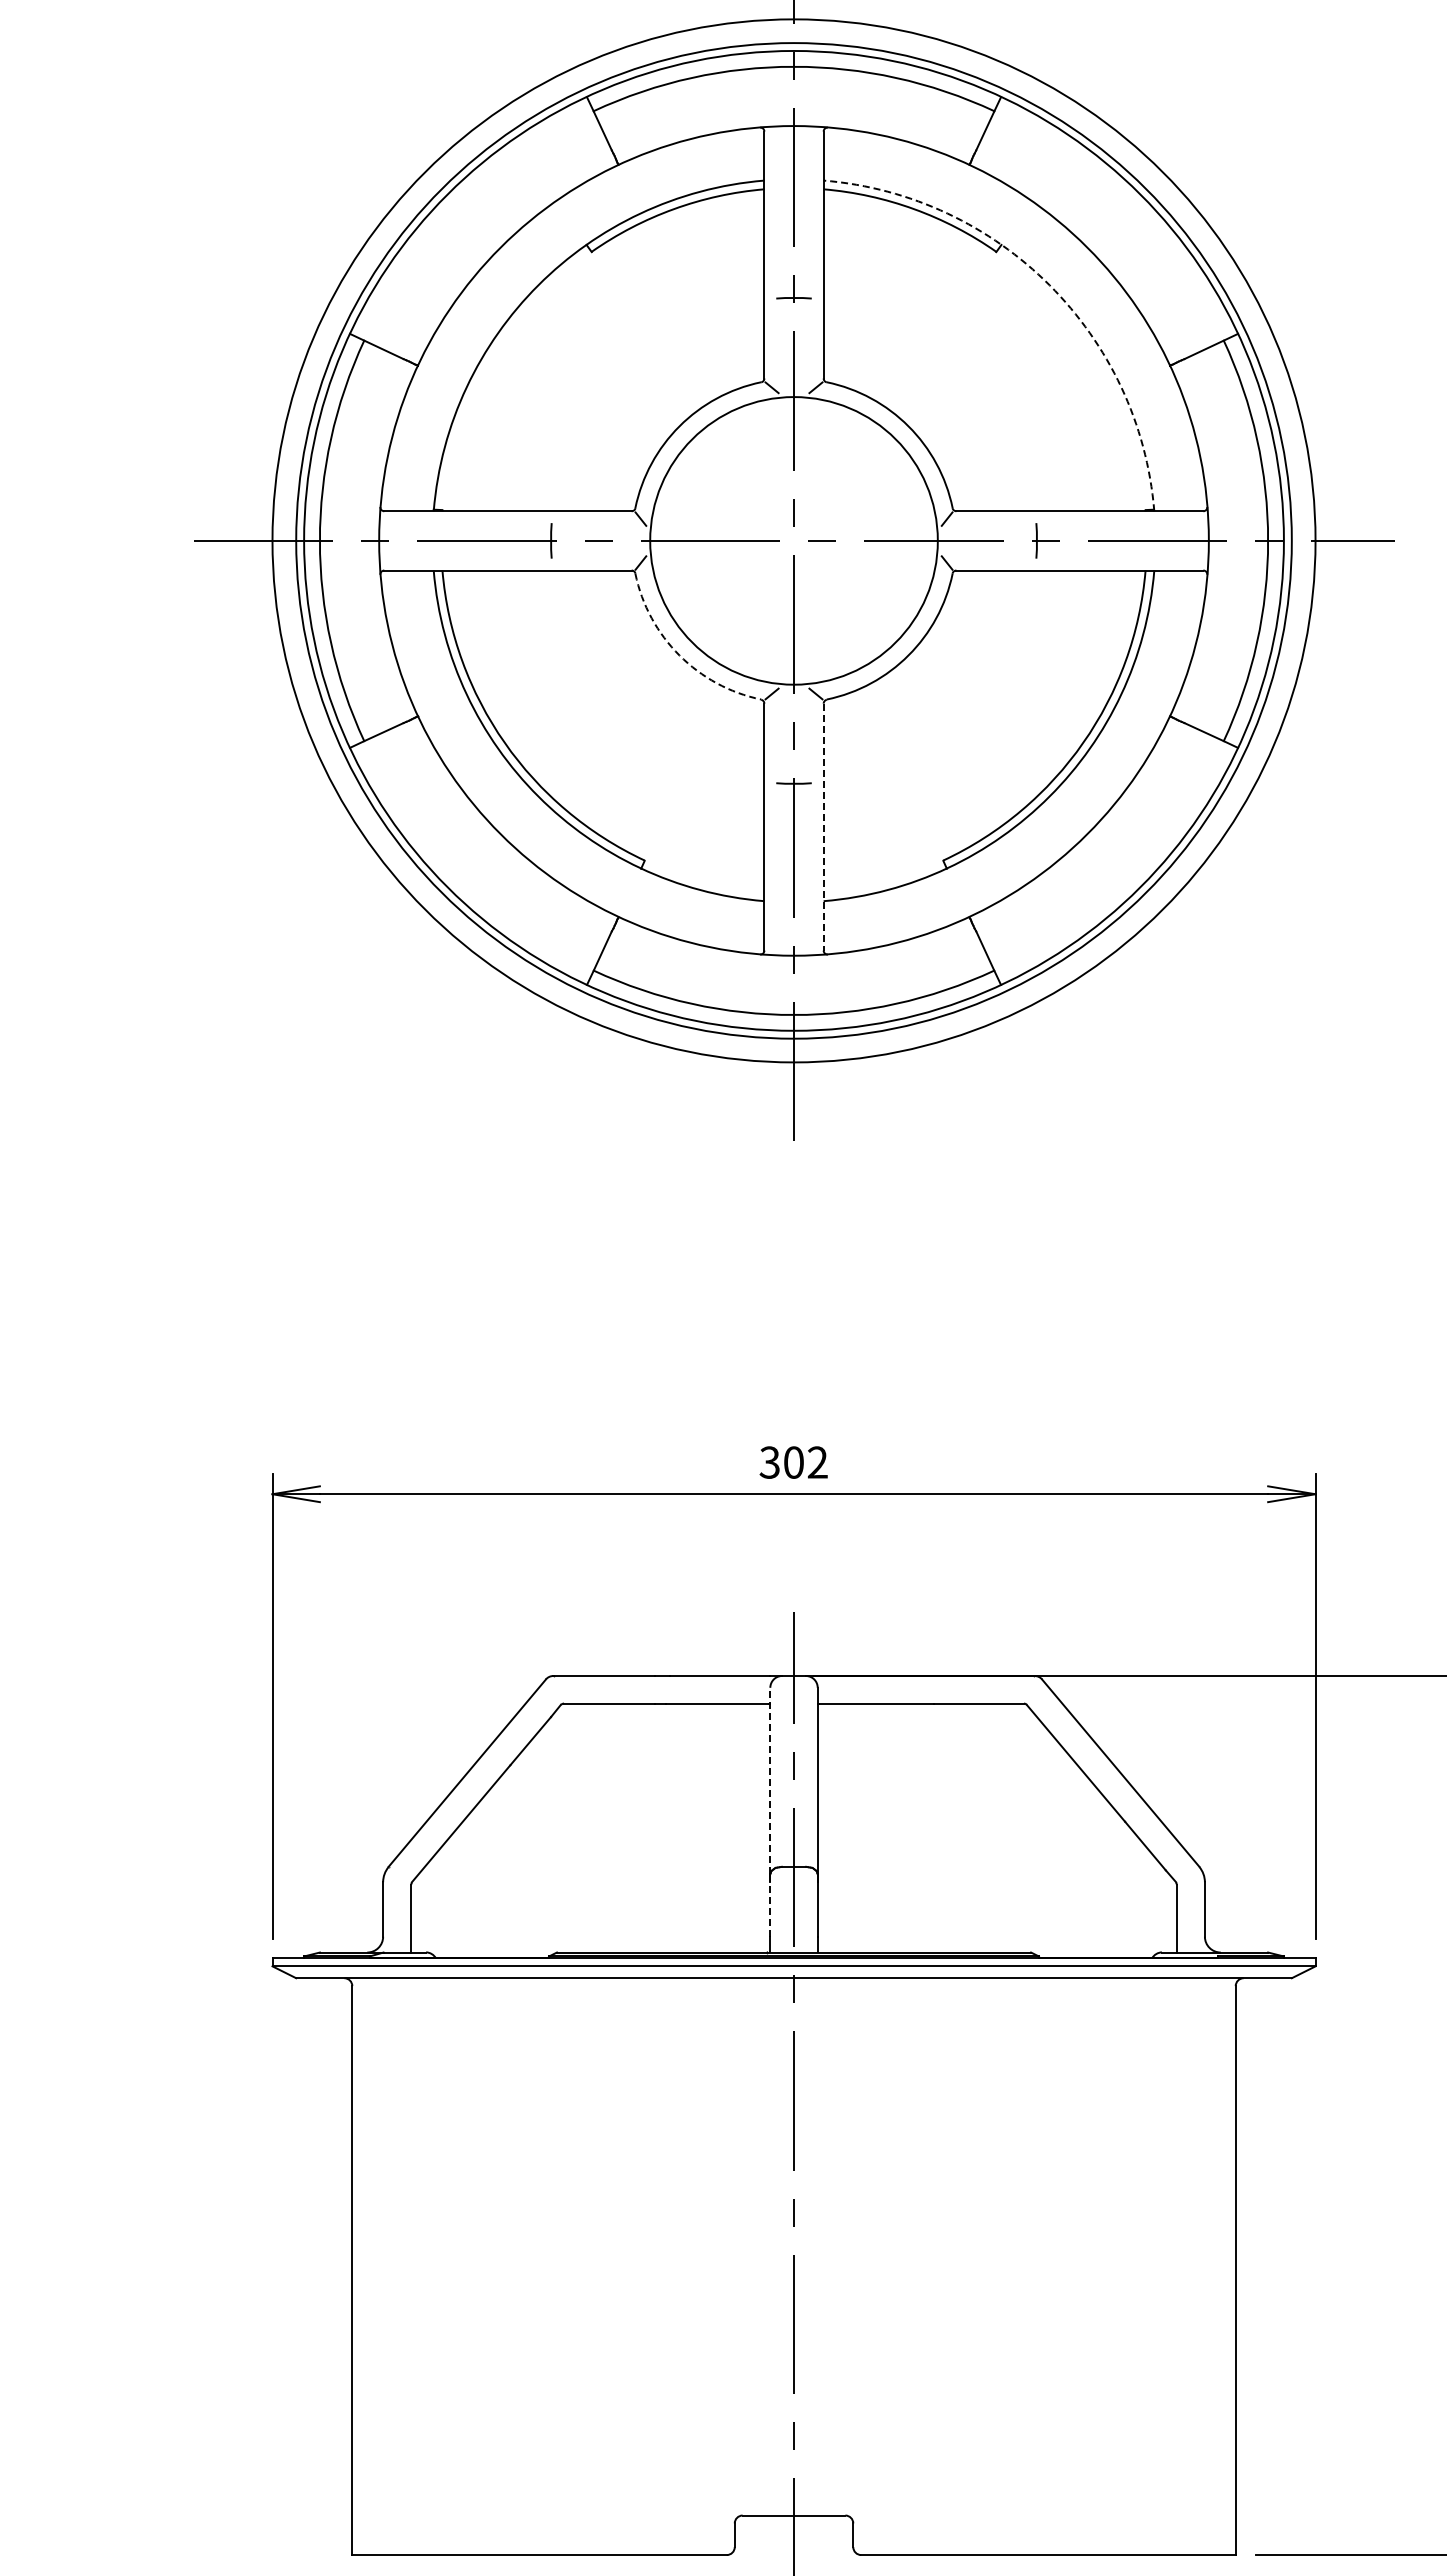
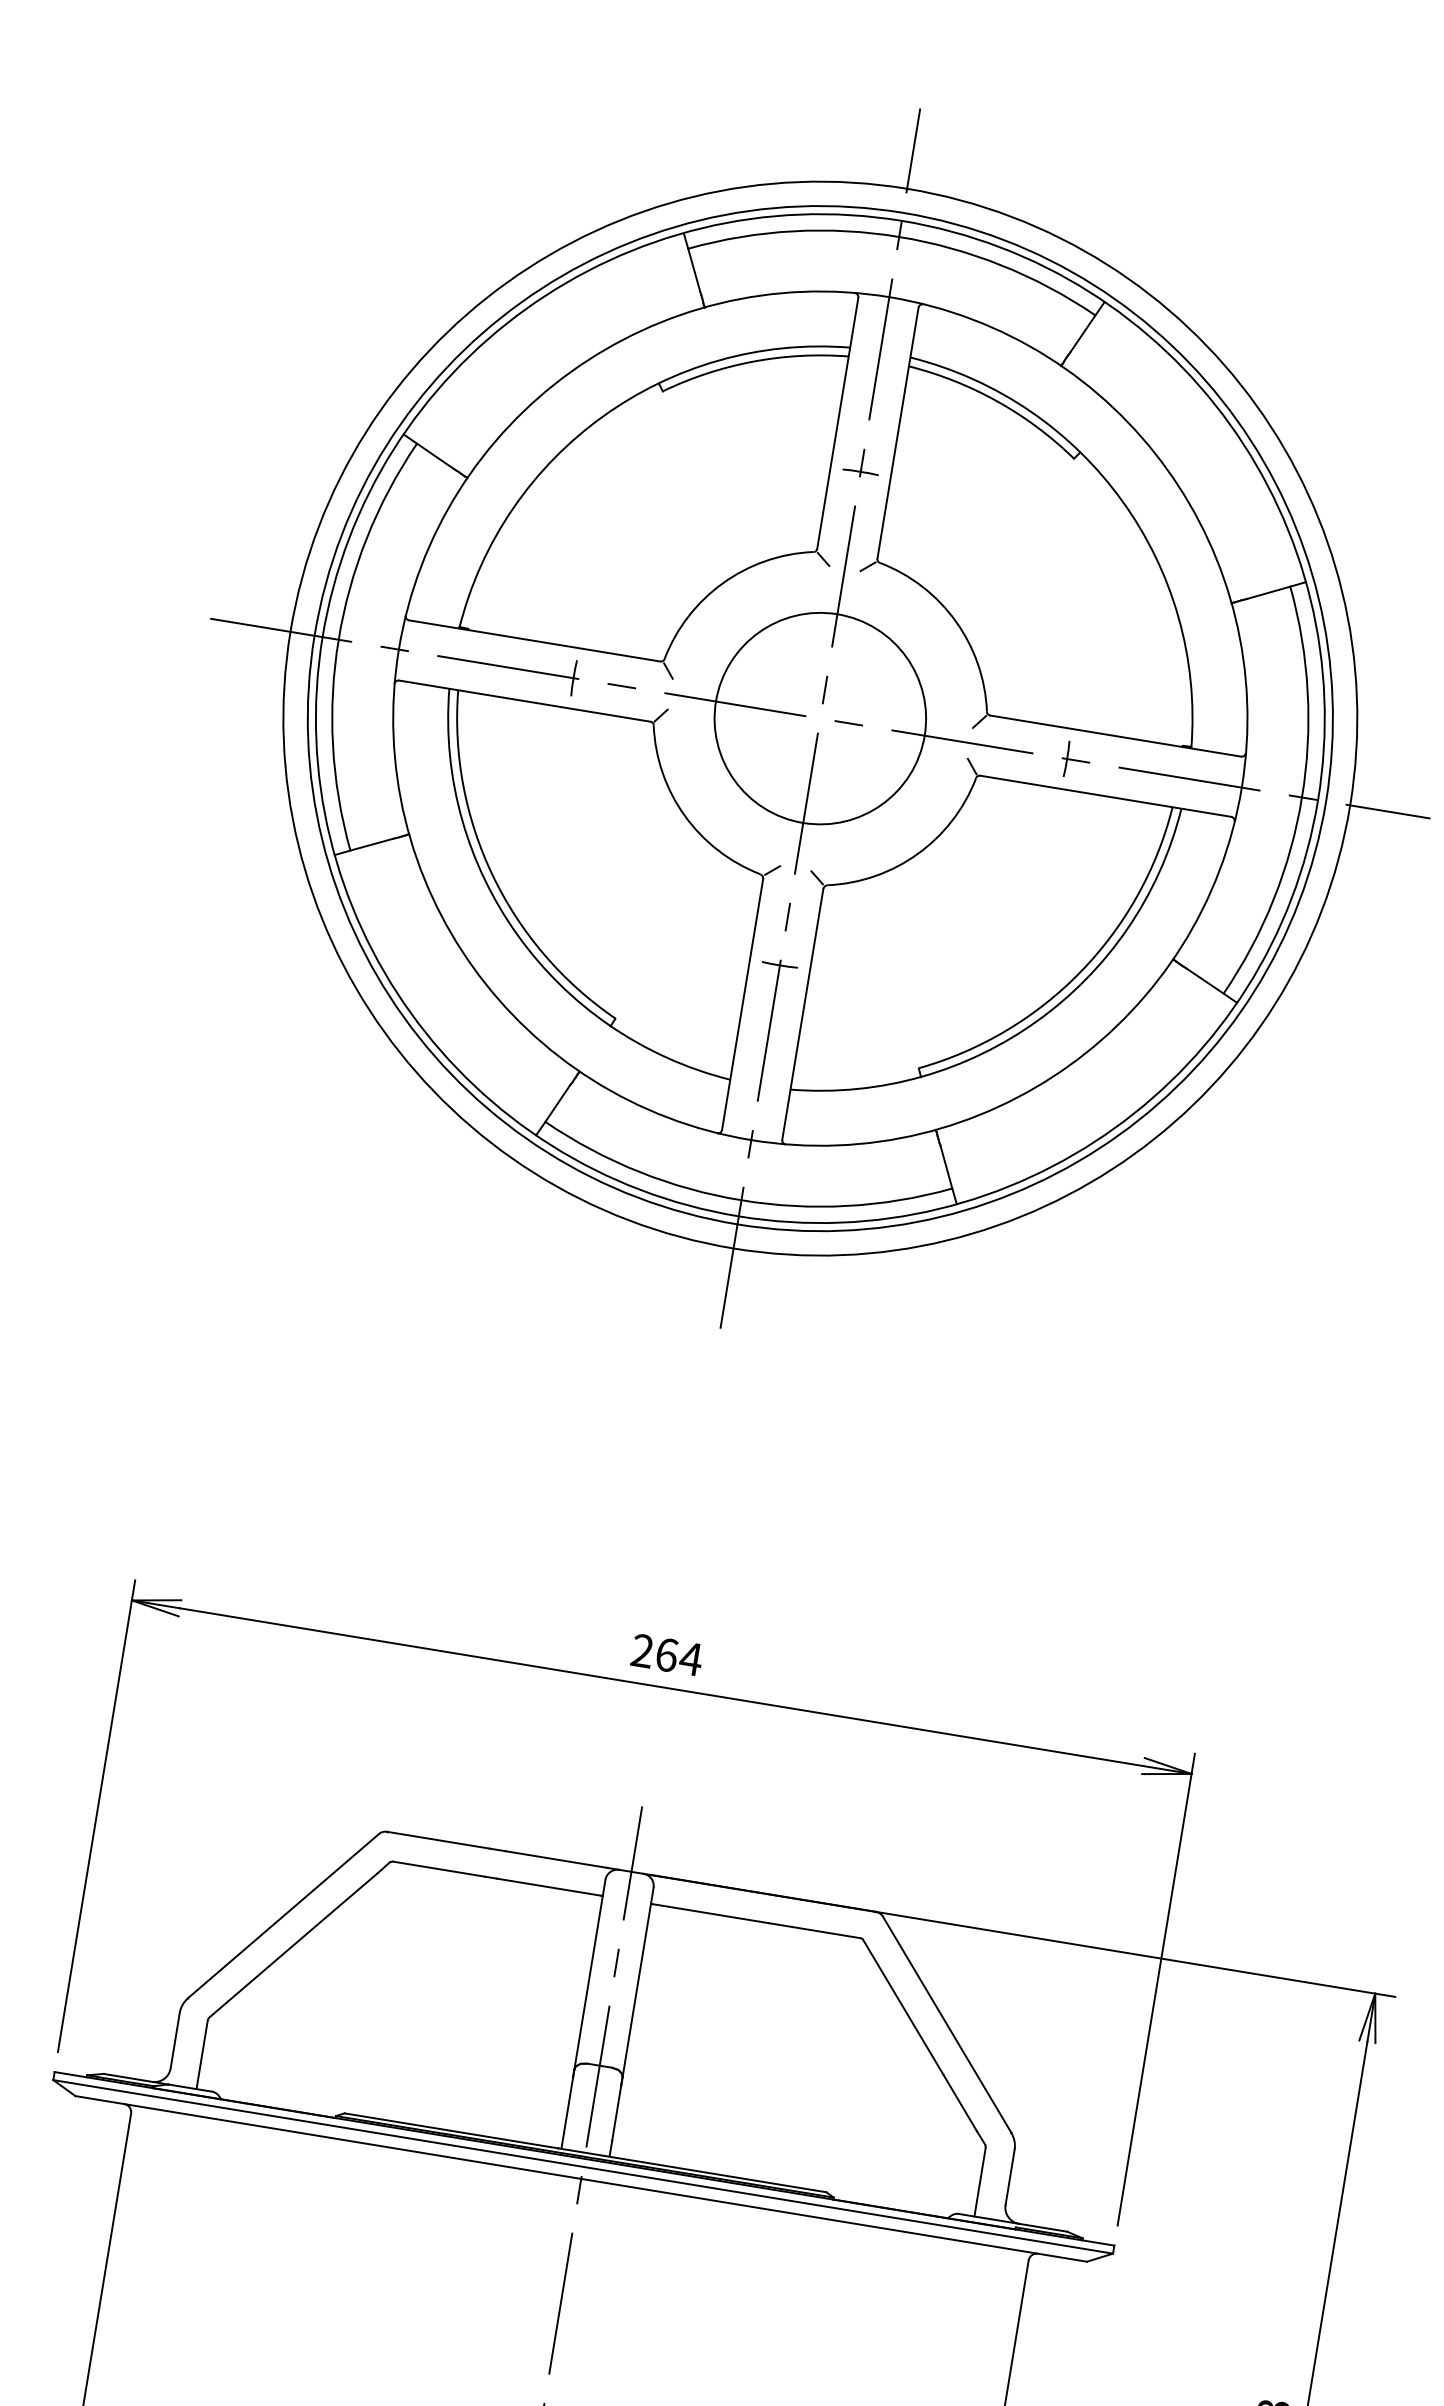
arc: (1049, 285) -> (1122, 501), dashed -> solid
circle: (793, 540) -> (819, 718), size x0.71
arc: (679, 655) -> (684, 816), dashed -> solid
line: (823, 827) -> (802, 1014), dashed -> solid
text: (793, 1462) -> (666, 1654), 302 -> 264
line: (770, 1780) -> (590, 1974), dashed -> solid
line: (770, 1908) -> (568, 2104), dashed -> solid

